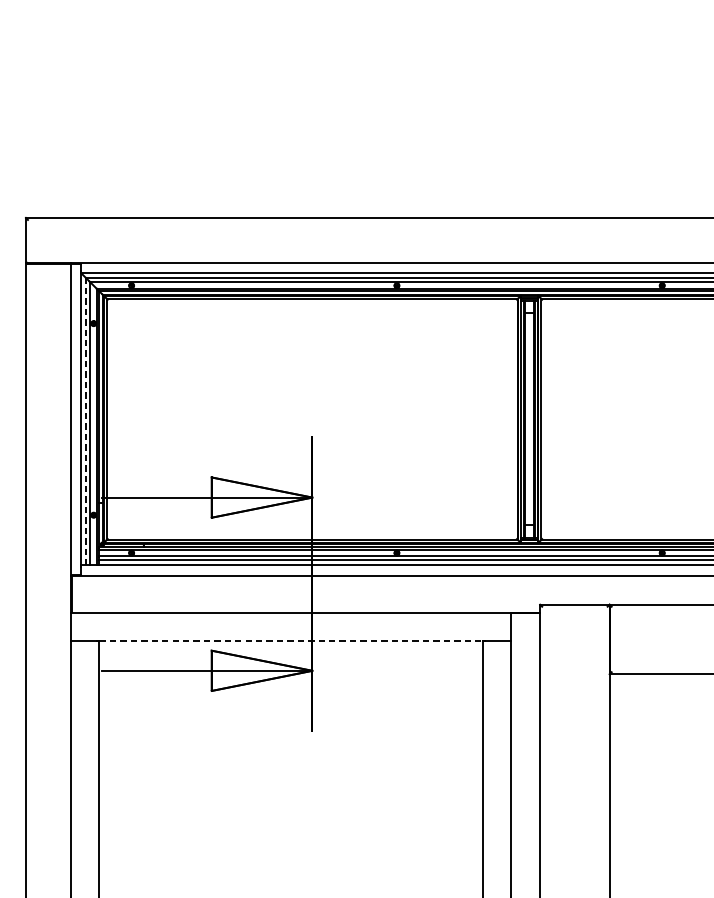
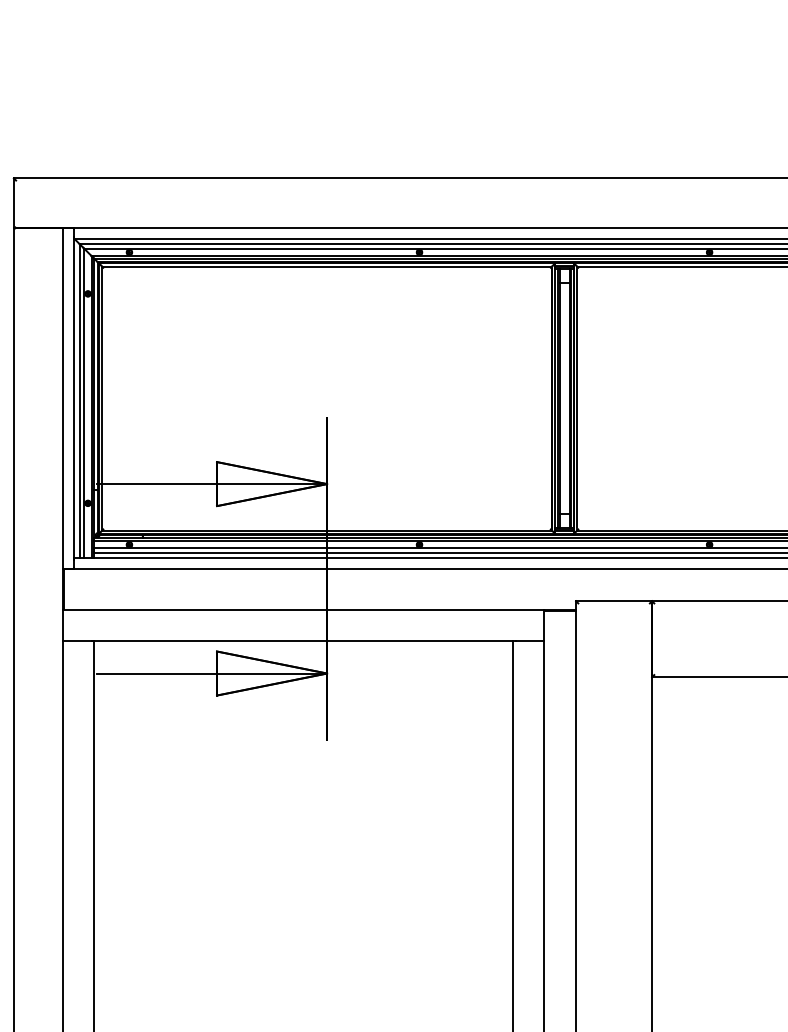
line: (85, 421) -> (79, 400), dashed -> solid
line: (290, 640) -> (303, 640), dashed -> solid

